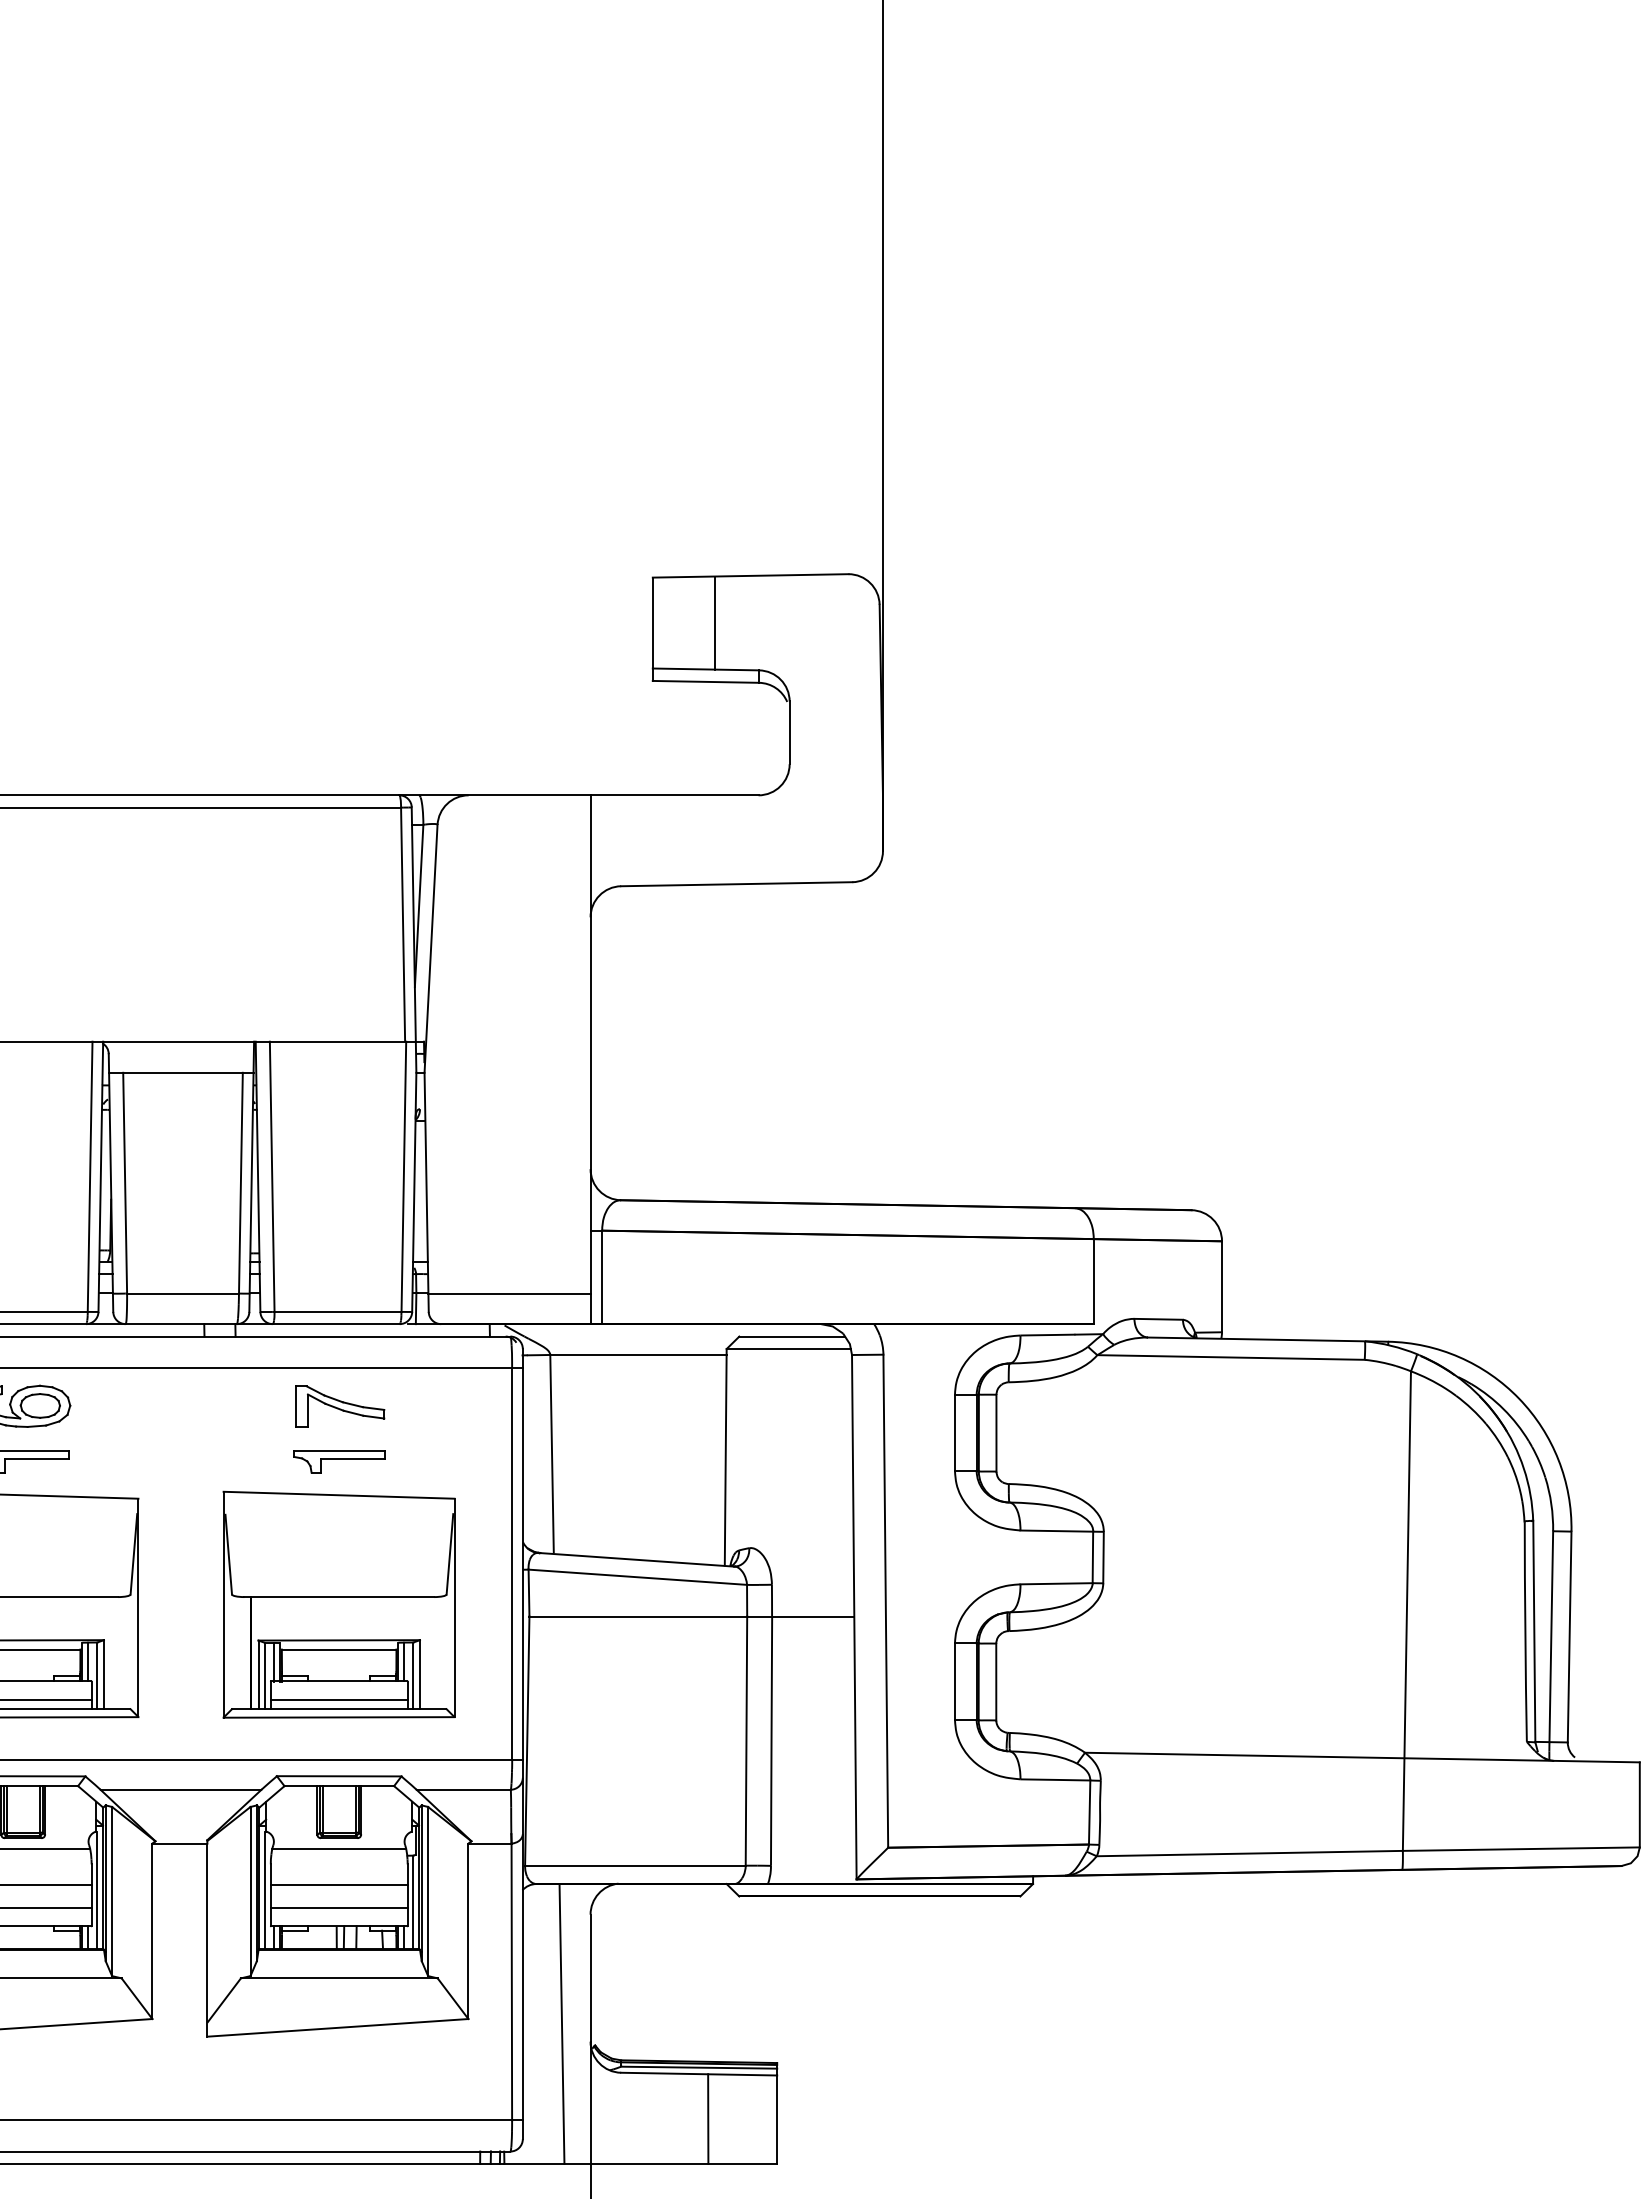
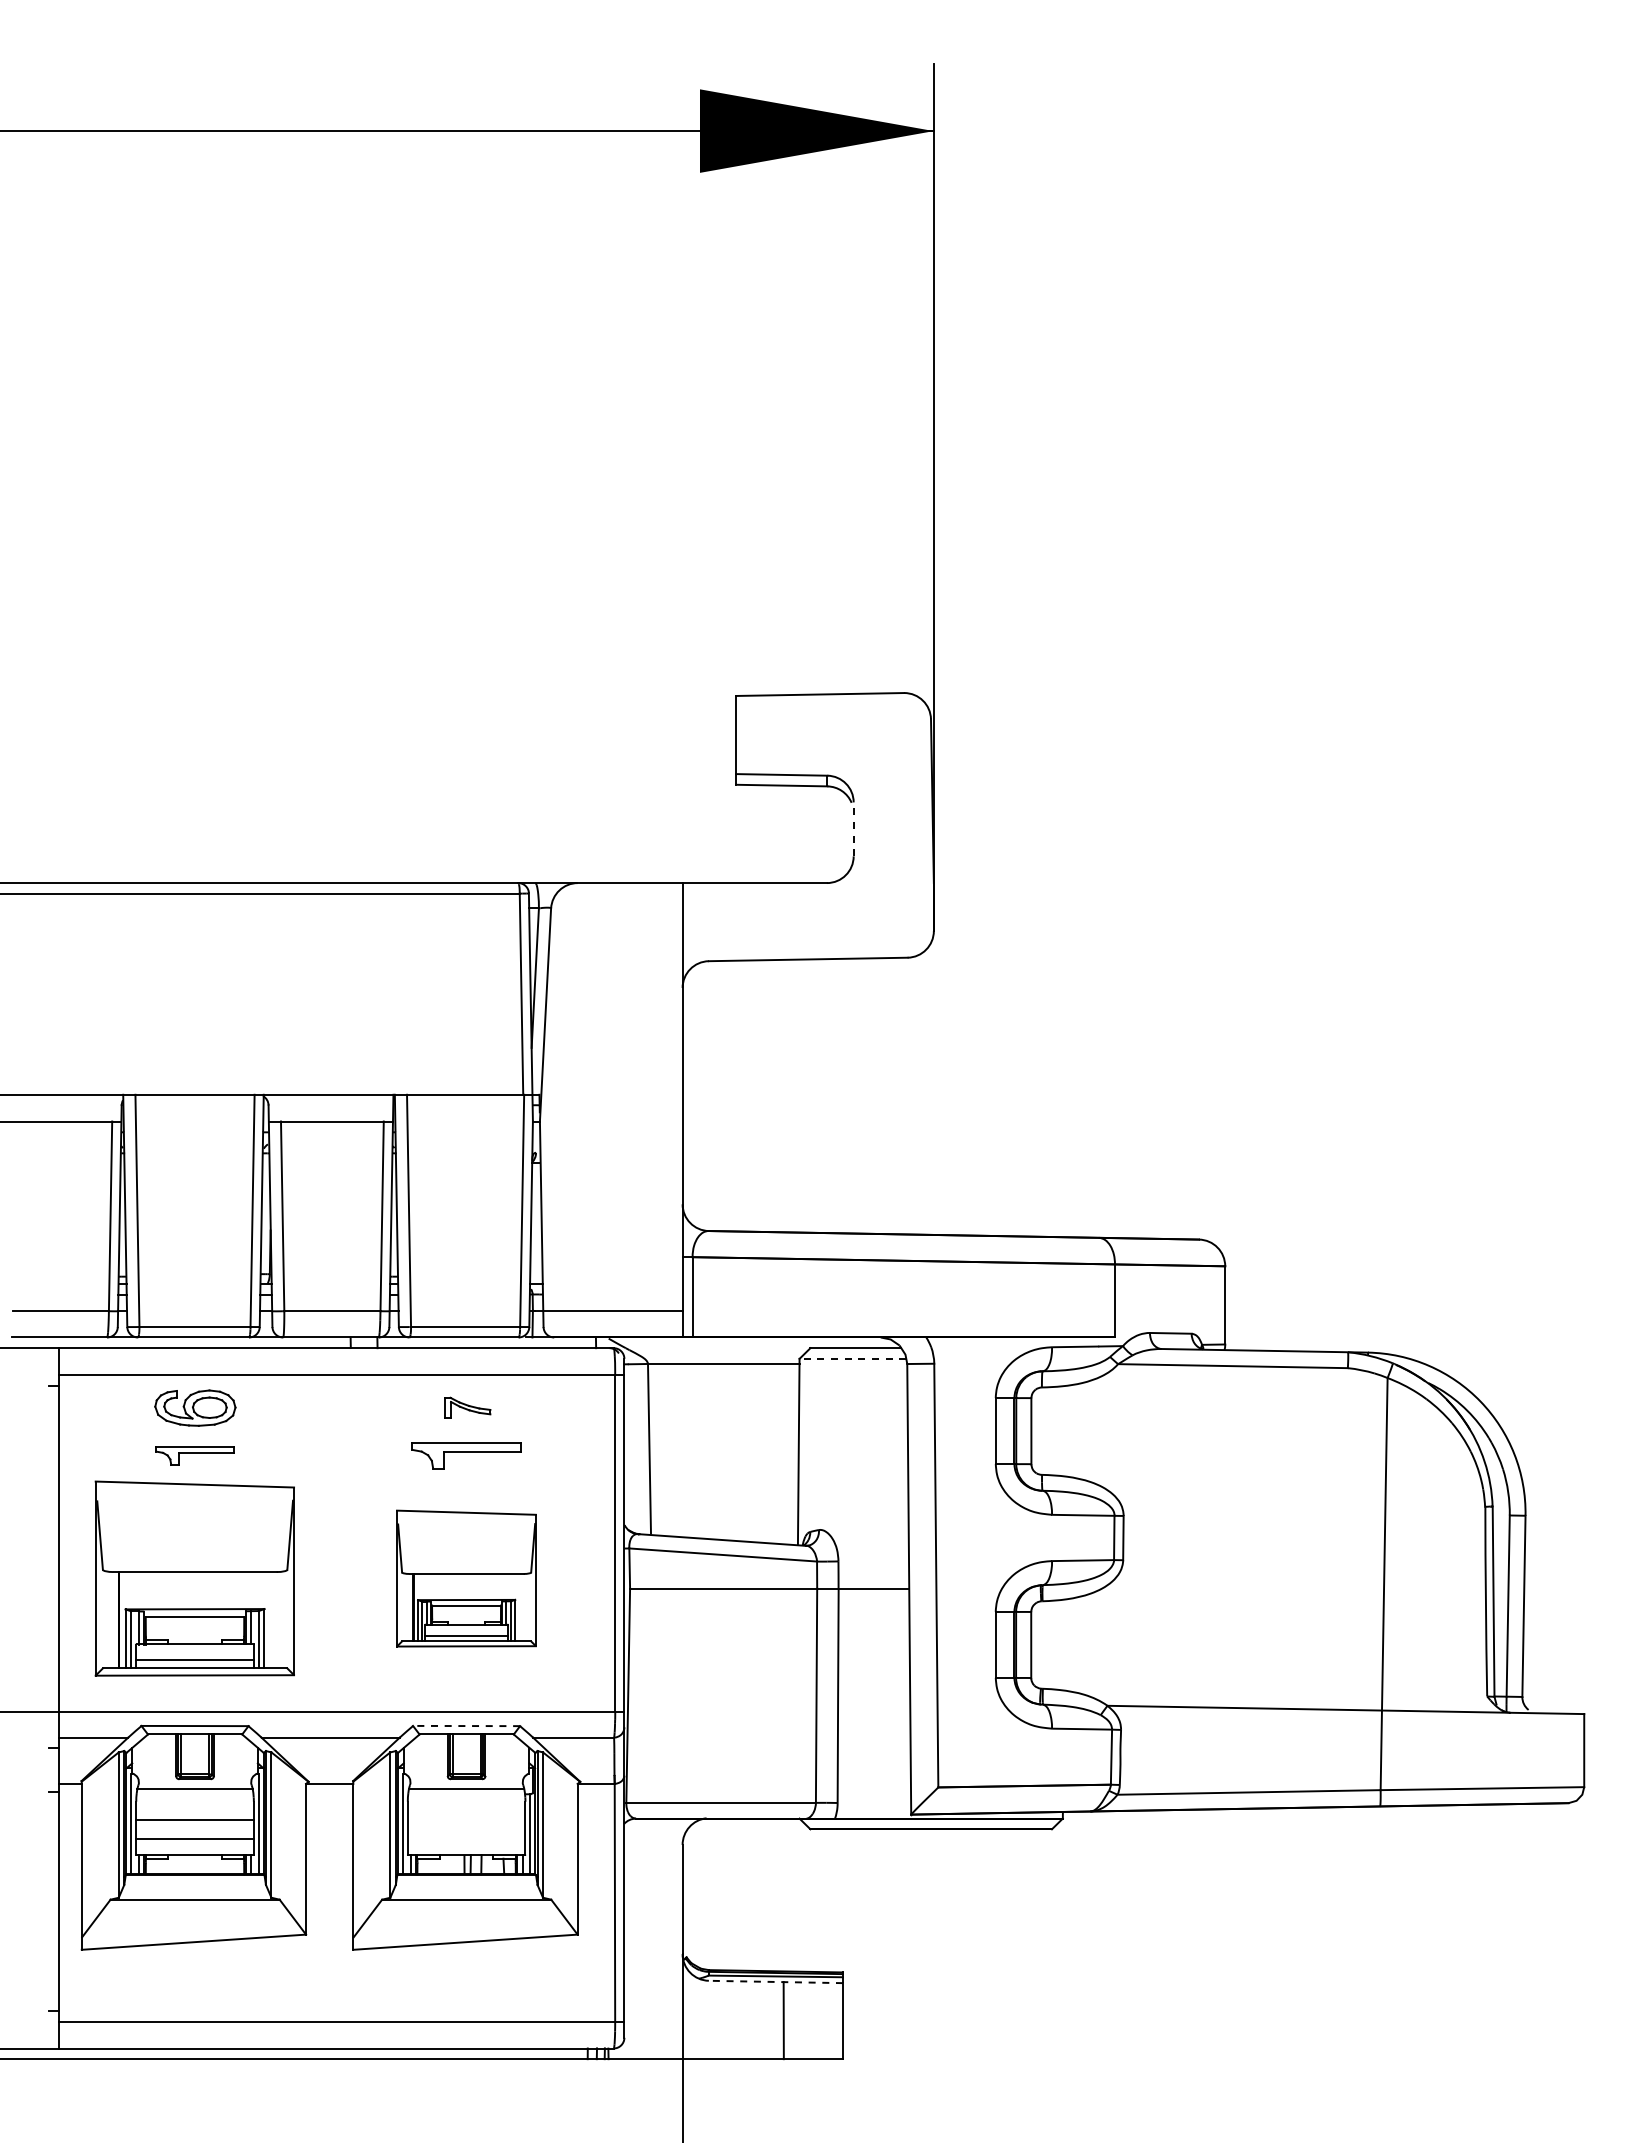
line: (714, 623) -> (789, 735), removed
line: (789, 732) -> (853, 829), solid -> dashed
line: (788, 1348) -> (852, 1358), solid -> dashed
part: (340, 1405) -> (467, 1407), size x0.6
part: (339, 1461) -> (466, 1455), size x1.4
part: (339, 1604) -> (466, 1578), size x0.7
line: (339, 1776) -> (466, 1726), solid -> dashed
line: (339, 1885) -> (466, 1819), removed
line: (339, 1908) -> (466, 1839), removed
line: (561, 2023) -> (657, 1938), removed
line: (698, 2073) -> (775, 1981), solid -> dashed

